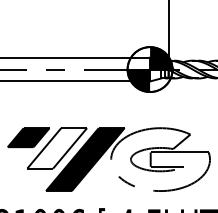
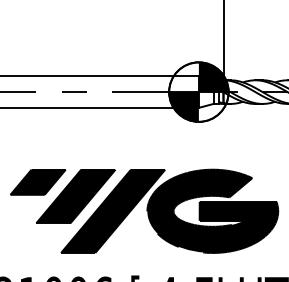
fill: (57, 148) -> (76, 196), added
fill: (160, 159) -> (212, 211), added

